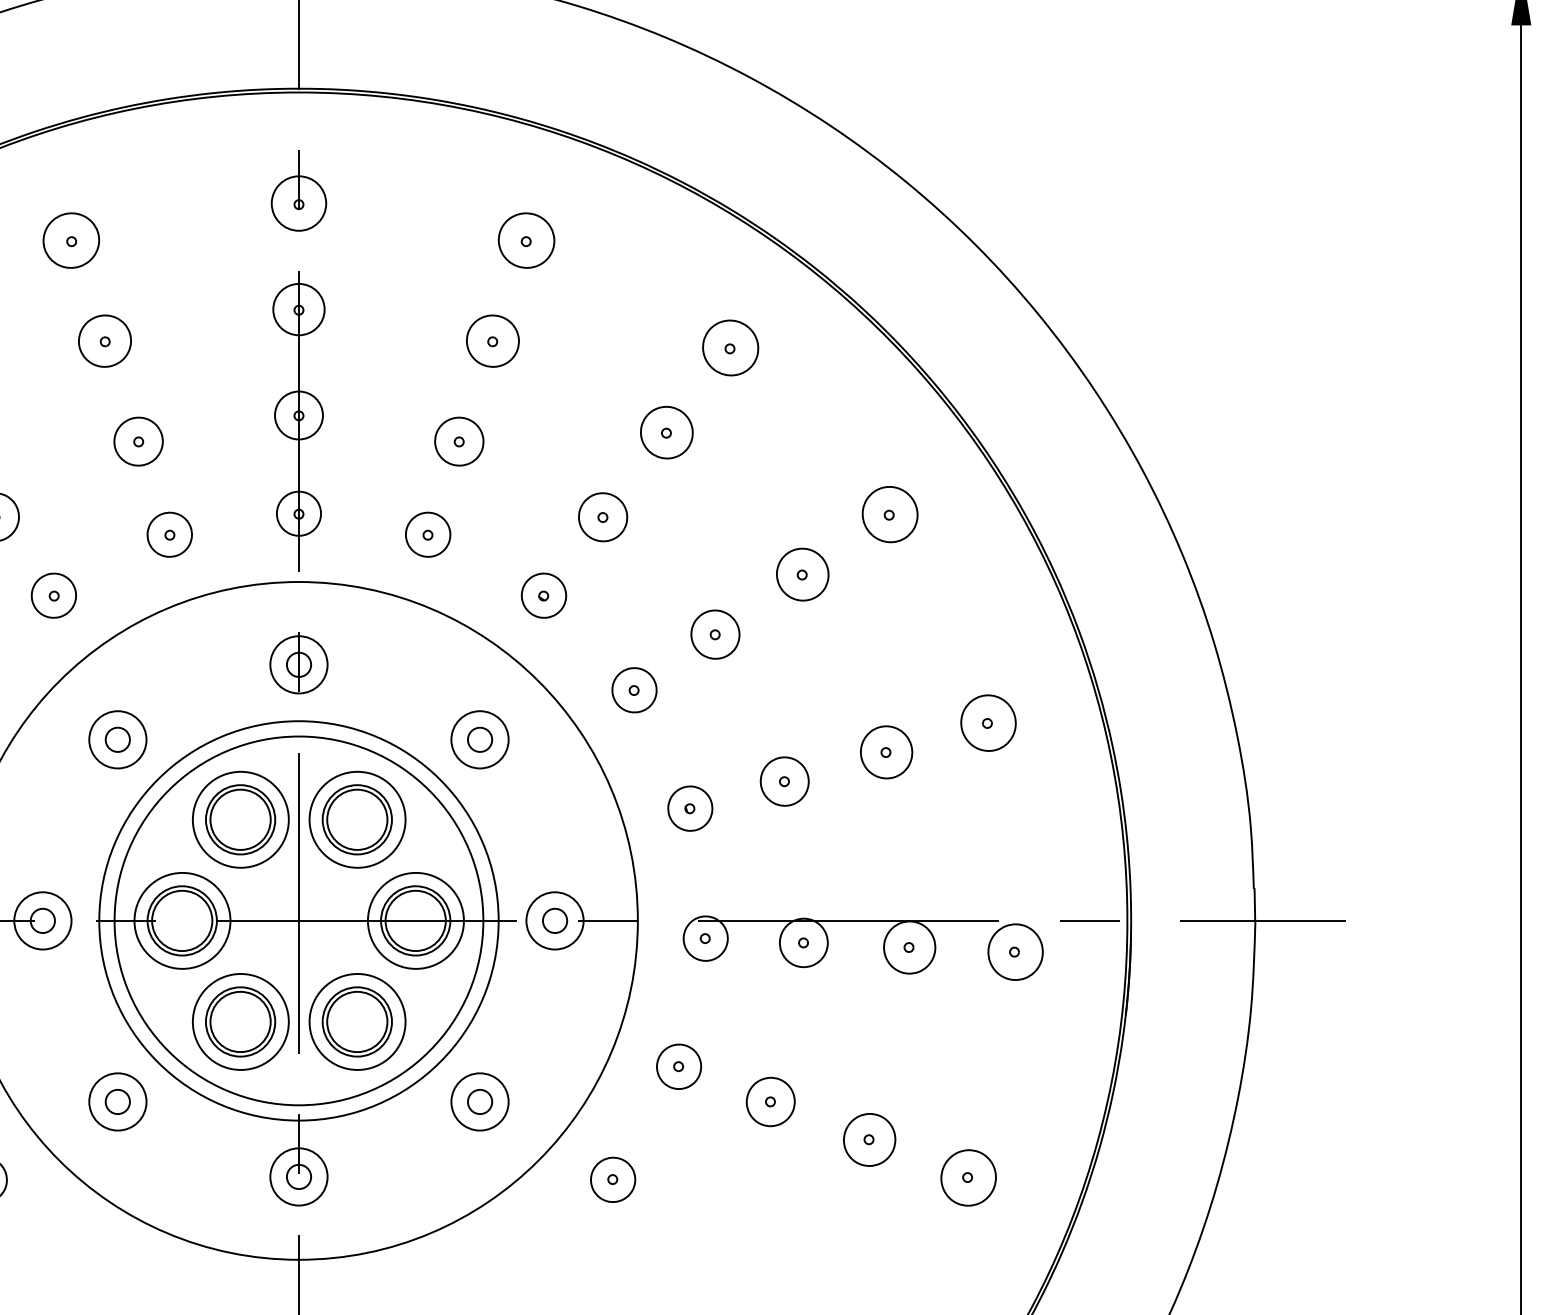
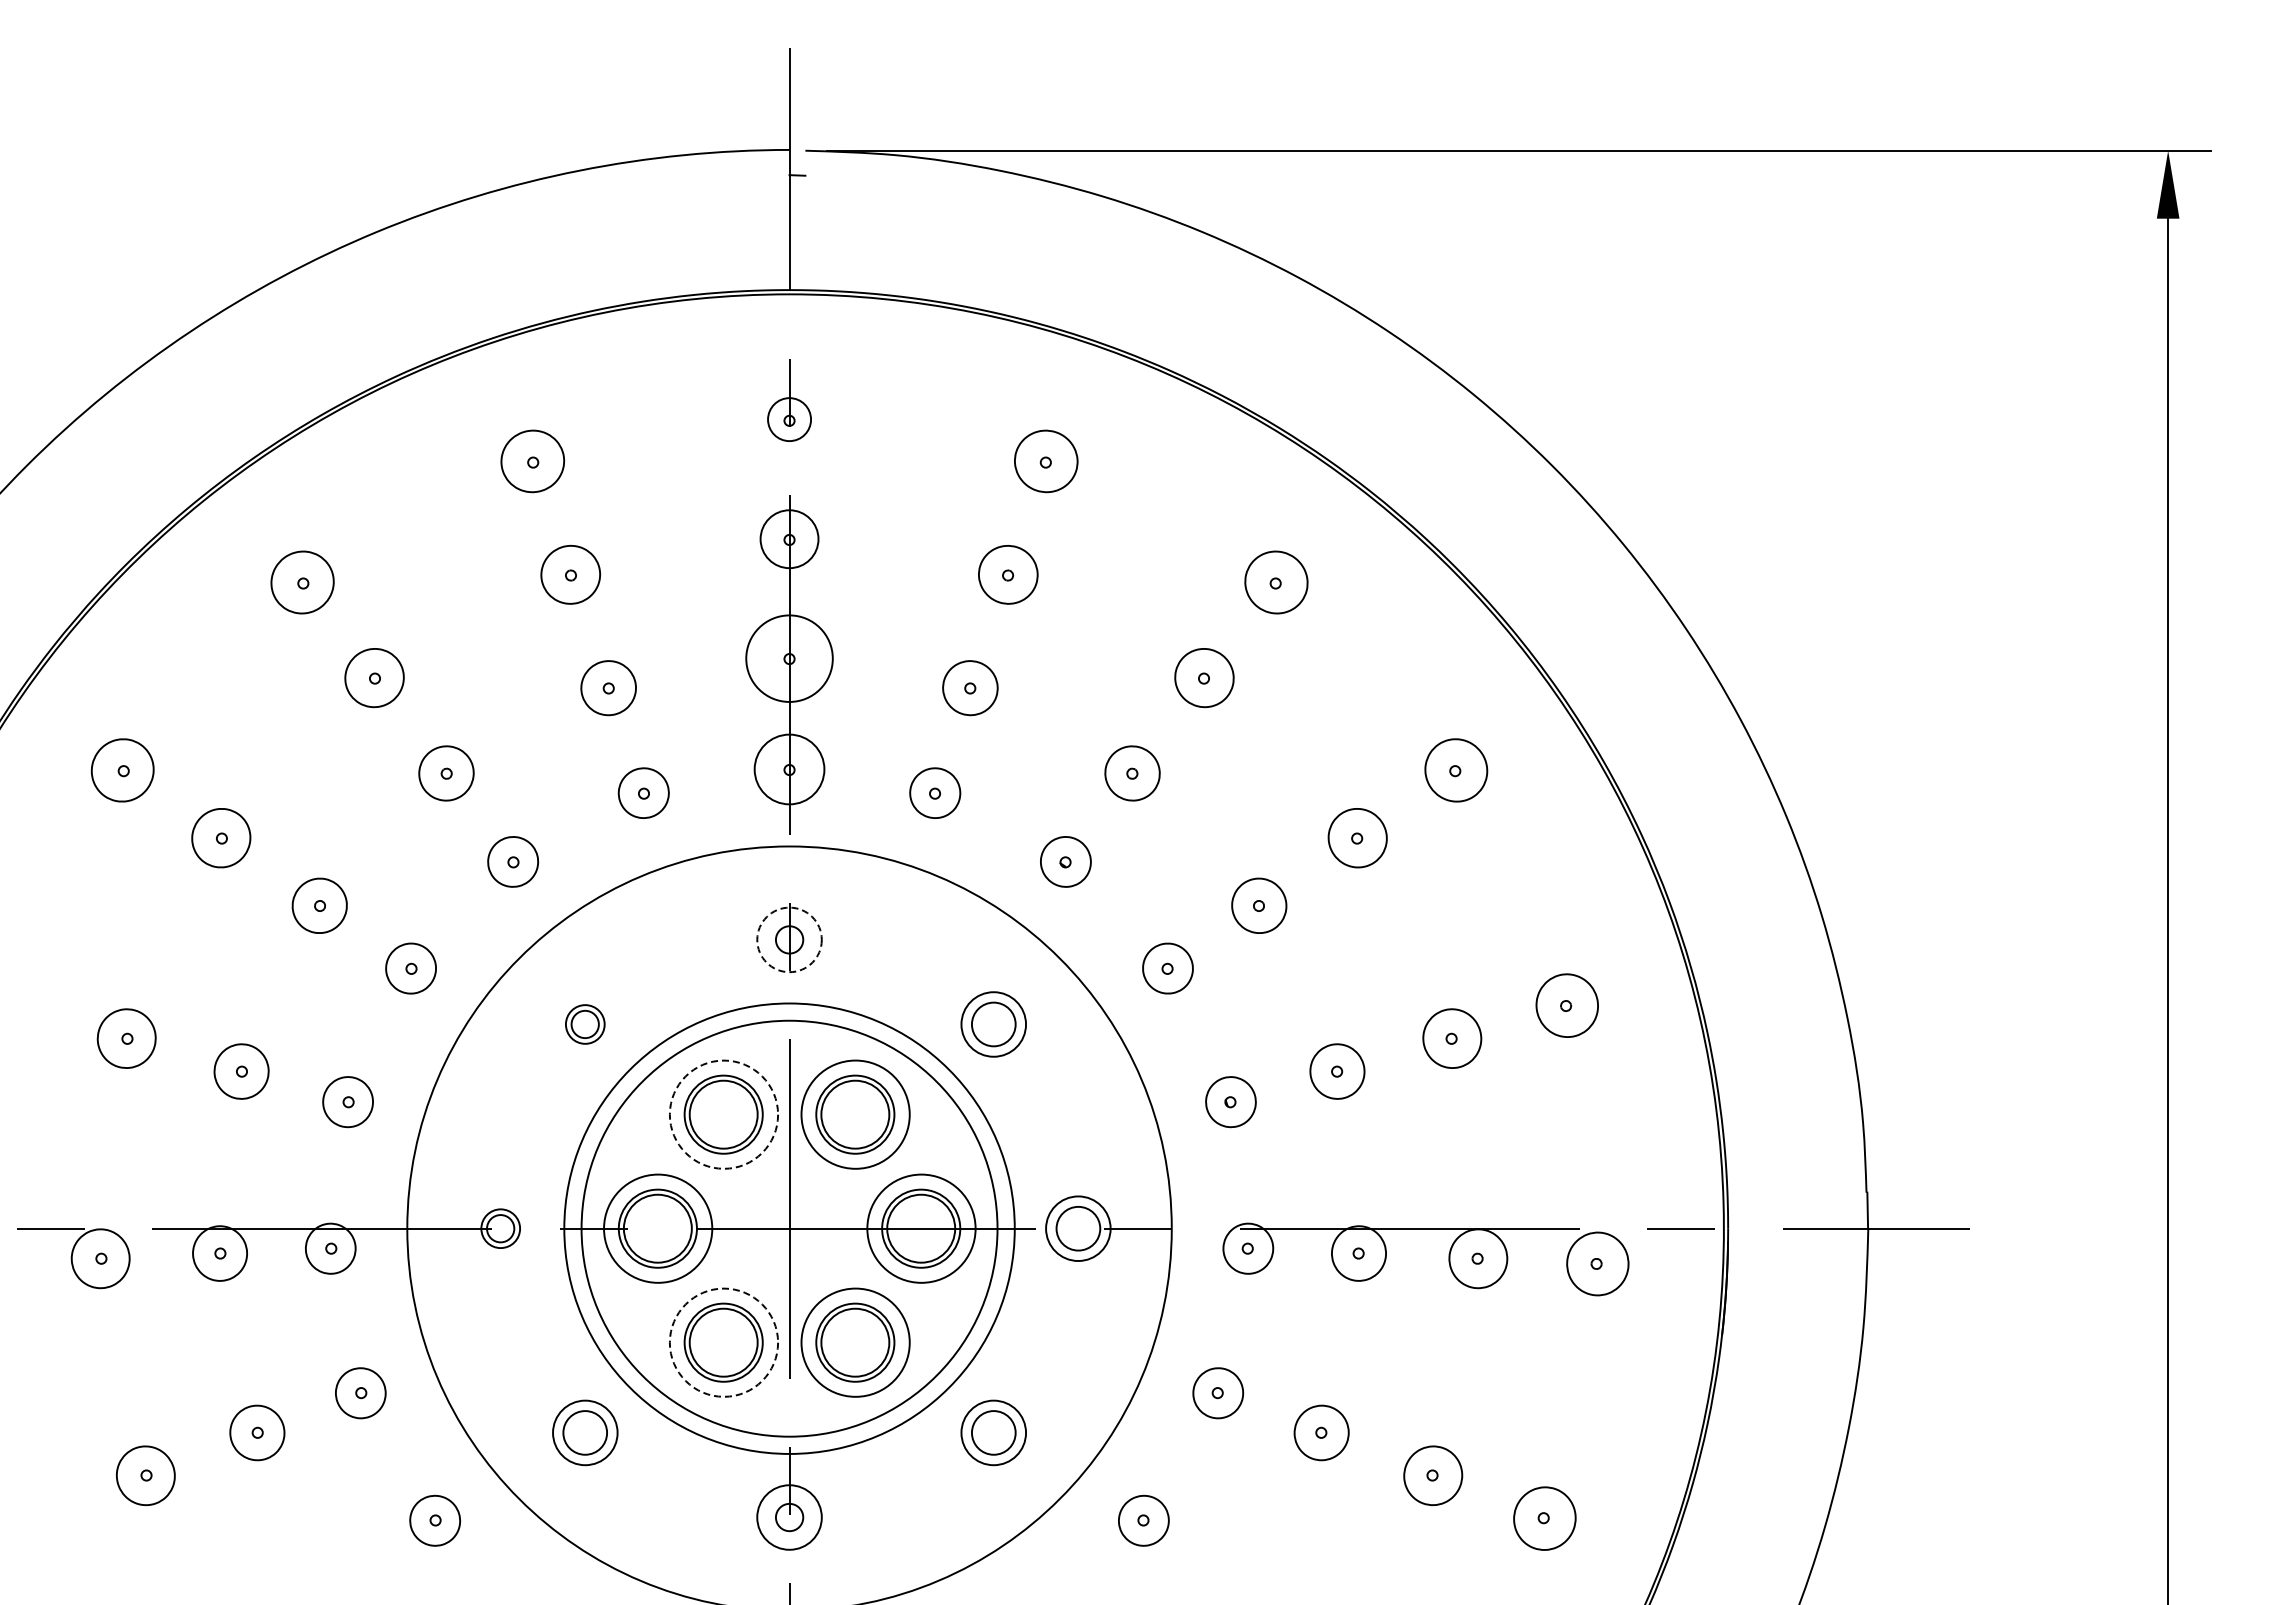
circle: (298, 203) -> (789, 419), size x0.7
circle: (298, 415) -> (789, 658), size x1.6
circle: (298, 513) -> (789, 769), size x1.4
circle: (298, 664) -> (789, 939), solid -> dashed
circle: (118, 739) -> (585, 1024), size x0.6
circle: (479, 739) -> (993, 1024), size x1.6
circle: (240, 819) -> (723, 1114), solid -> dashed
circle: (42, 920) -> (500, 1228), size x0.6
circle: (555, 920) -> (1078, 1228), size x1.6
circle: (240, 1021) -> (723, 1342), solid -> dashed
circle: (117, 1101) -> (584, 1432), size x1.6
circle: (479, 1101) -> (993, 1432), size x1.6

